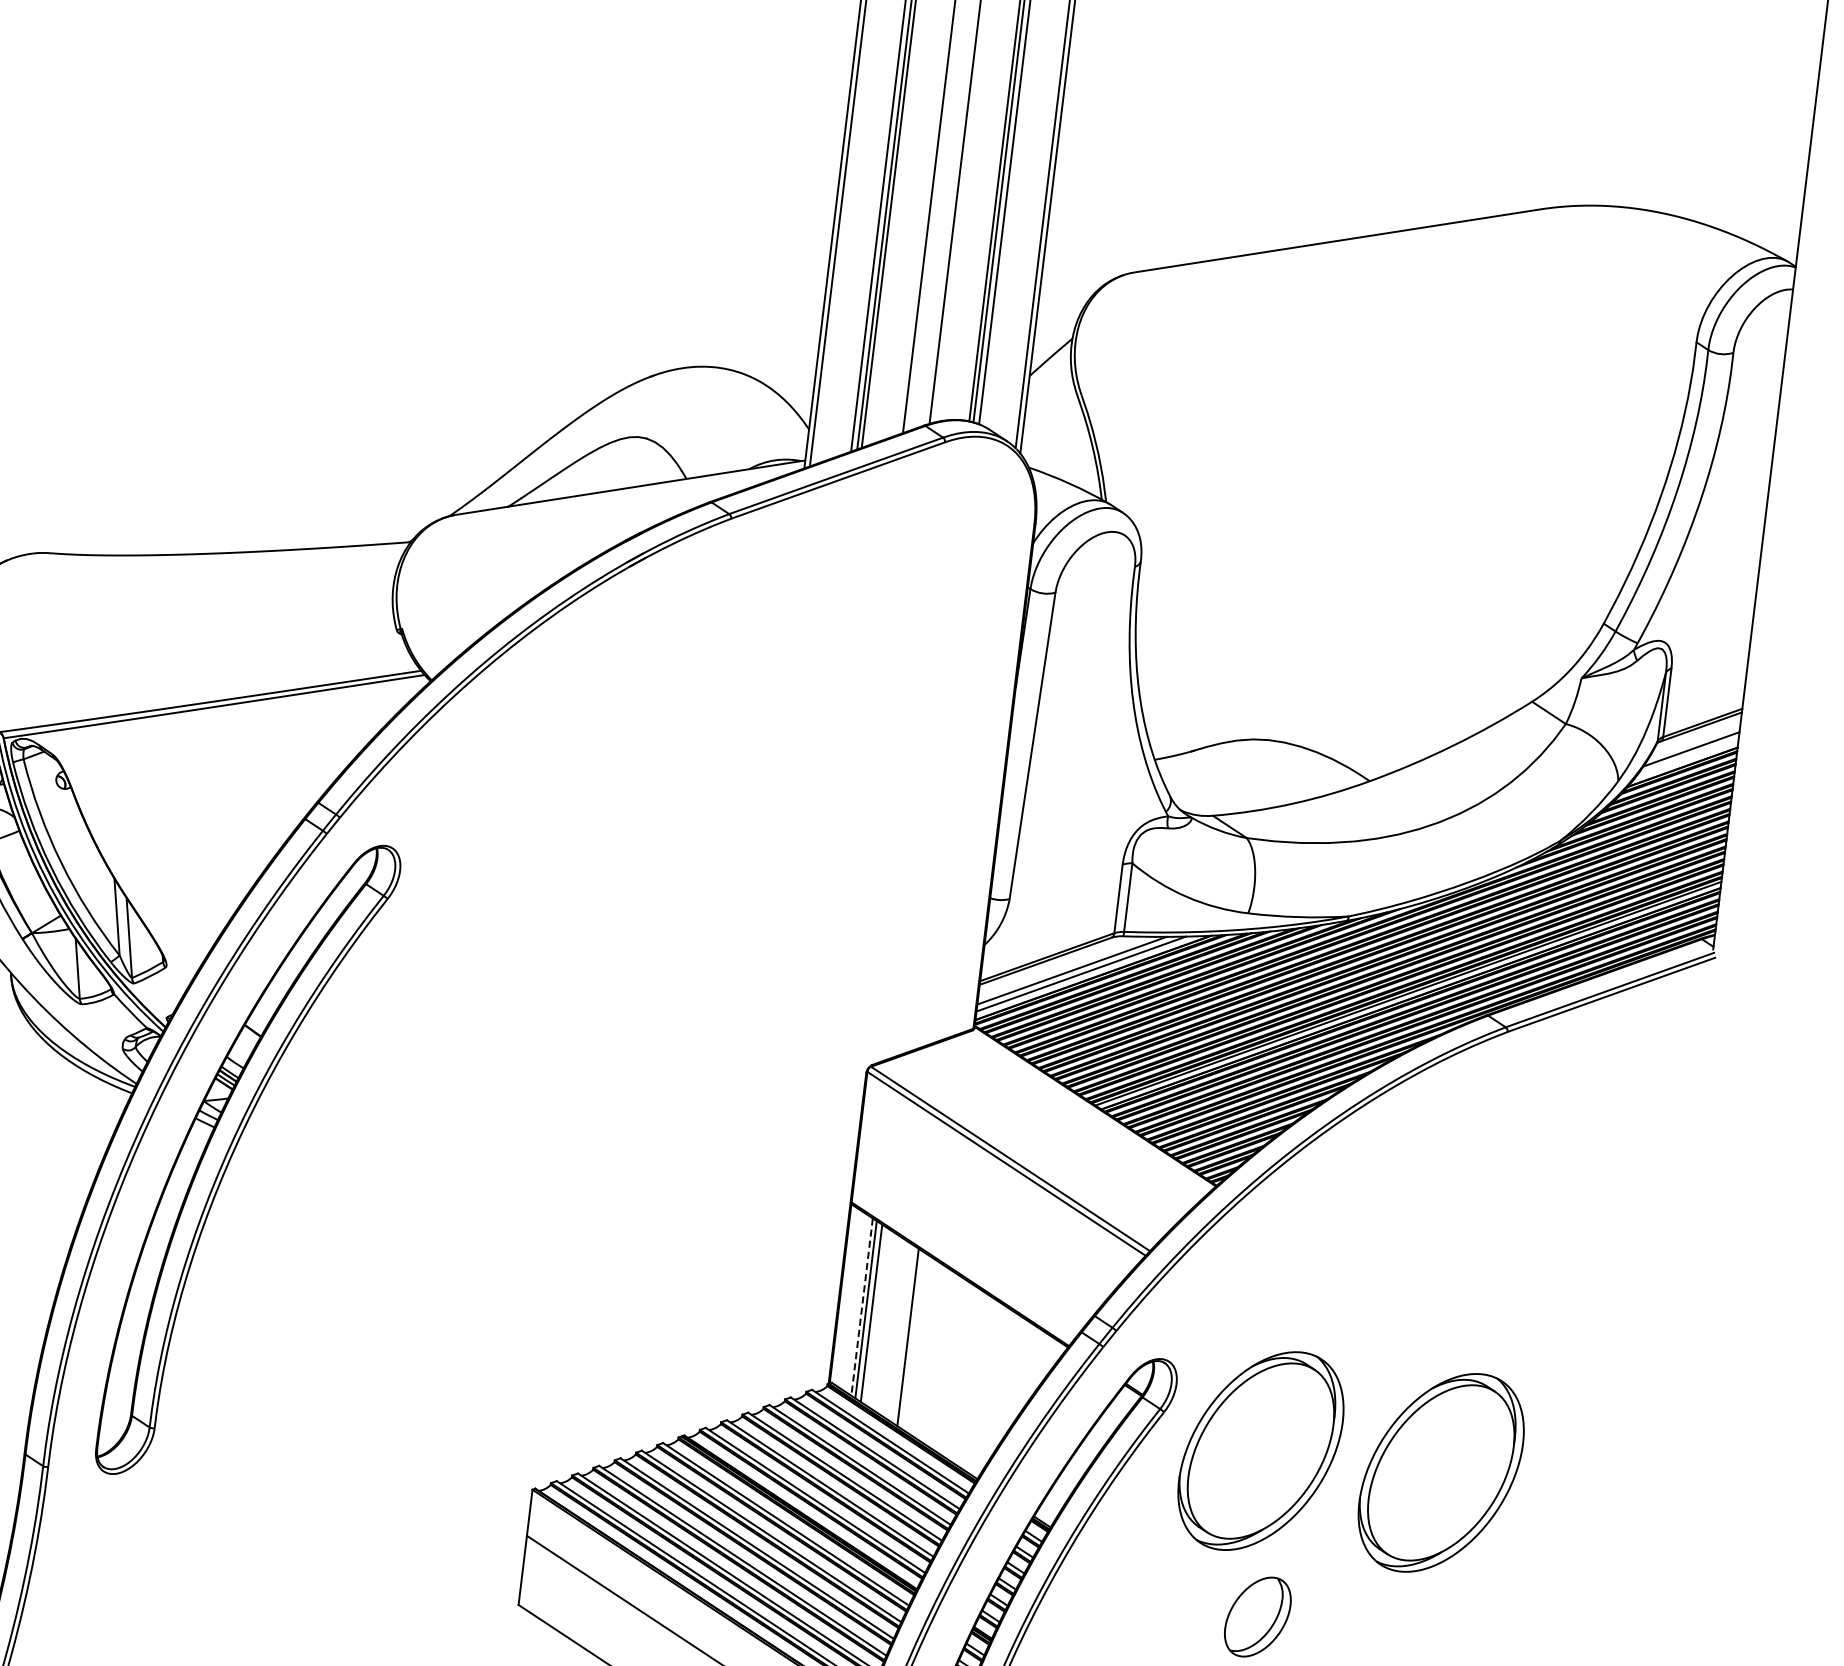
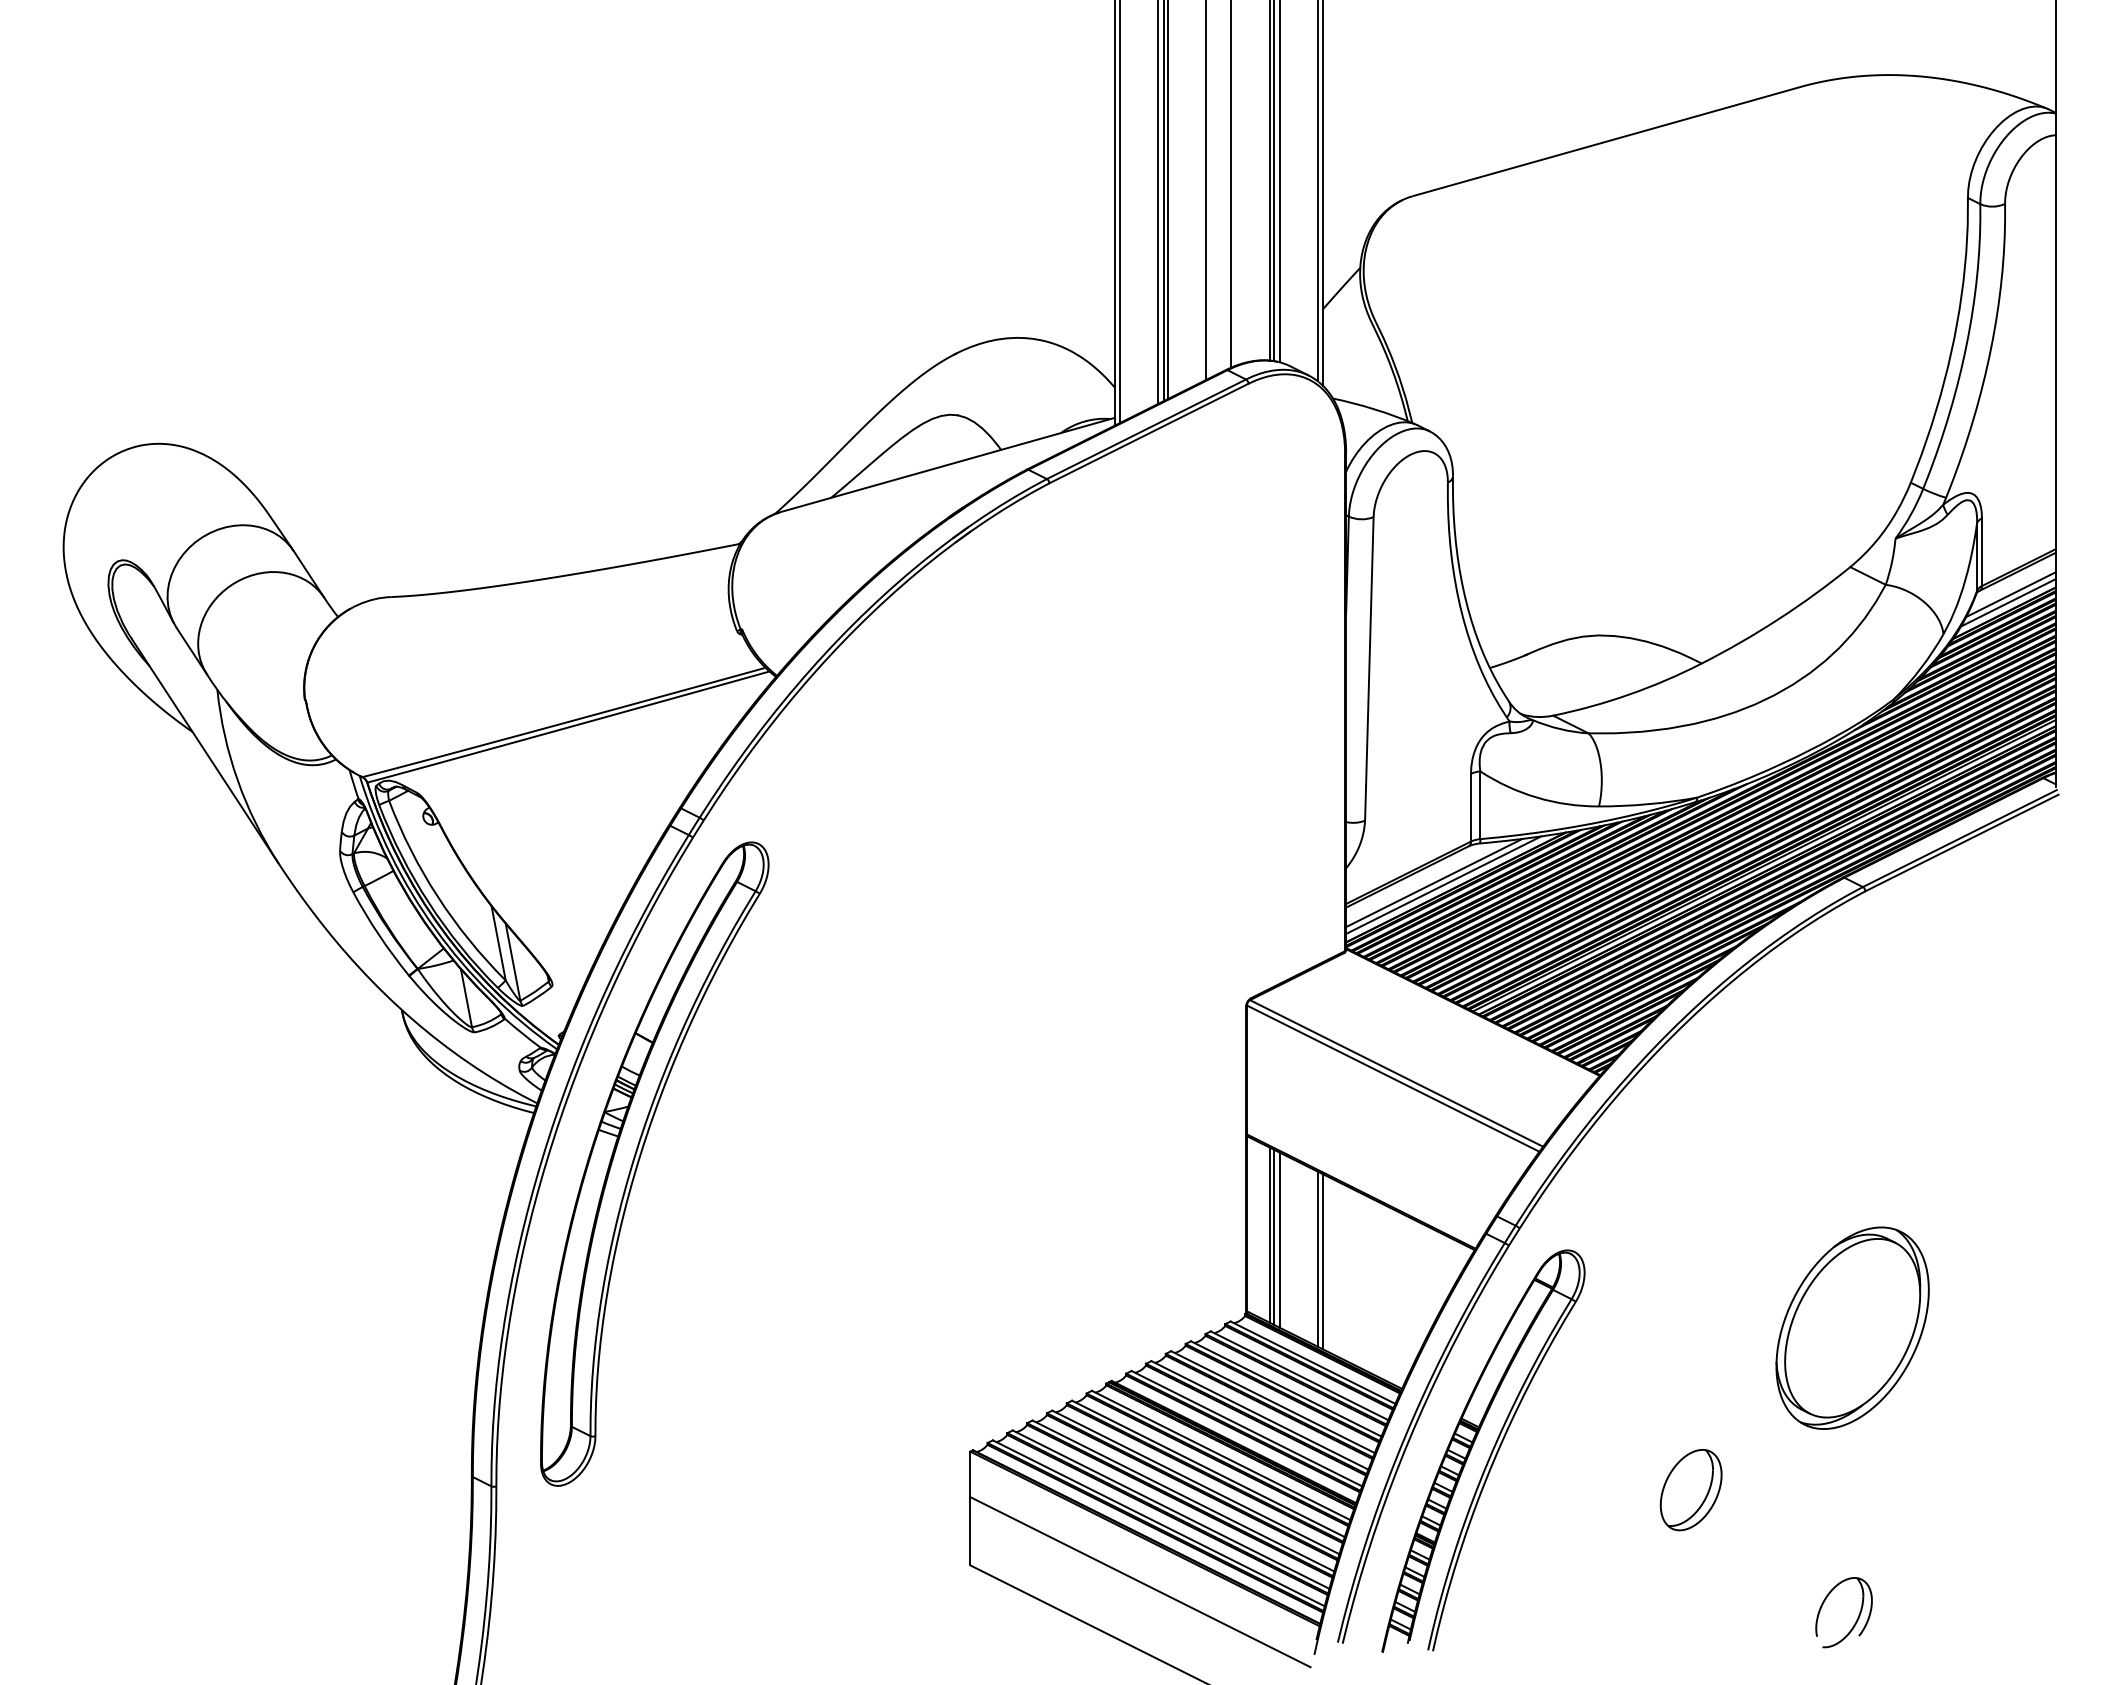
line: (1687, 756) -> (2007, 602), added
line: (861, 1307) -> (1269, 1235), dashed -> solid
line: (913, 1340) -> (1323, 1261), added
part: (1260, 1450) -> (1674, 1327), removed

